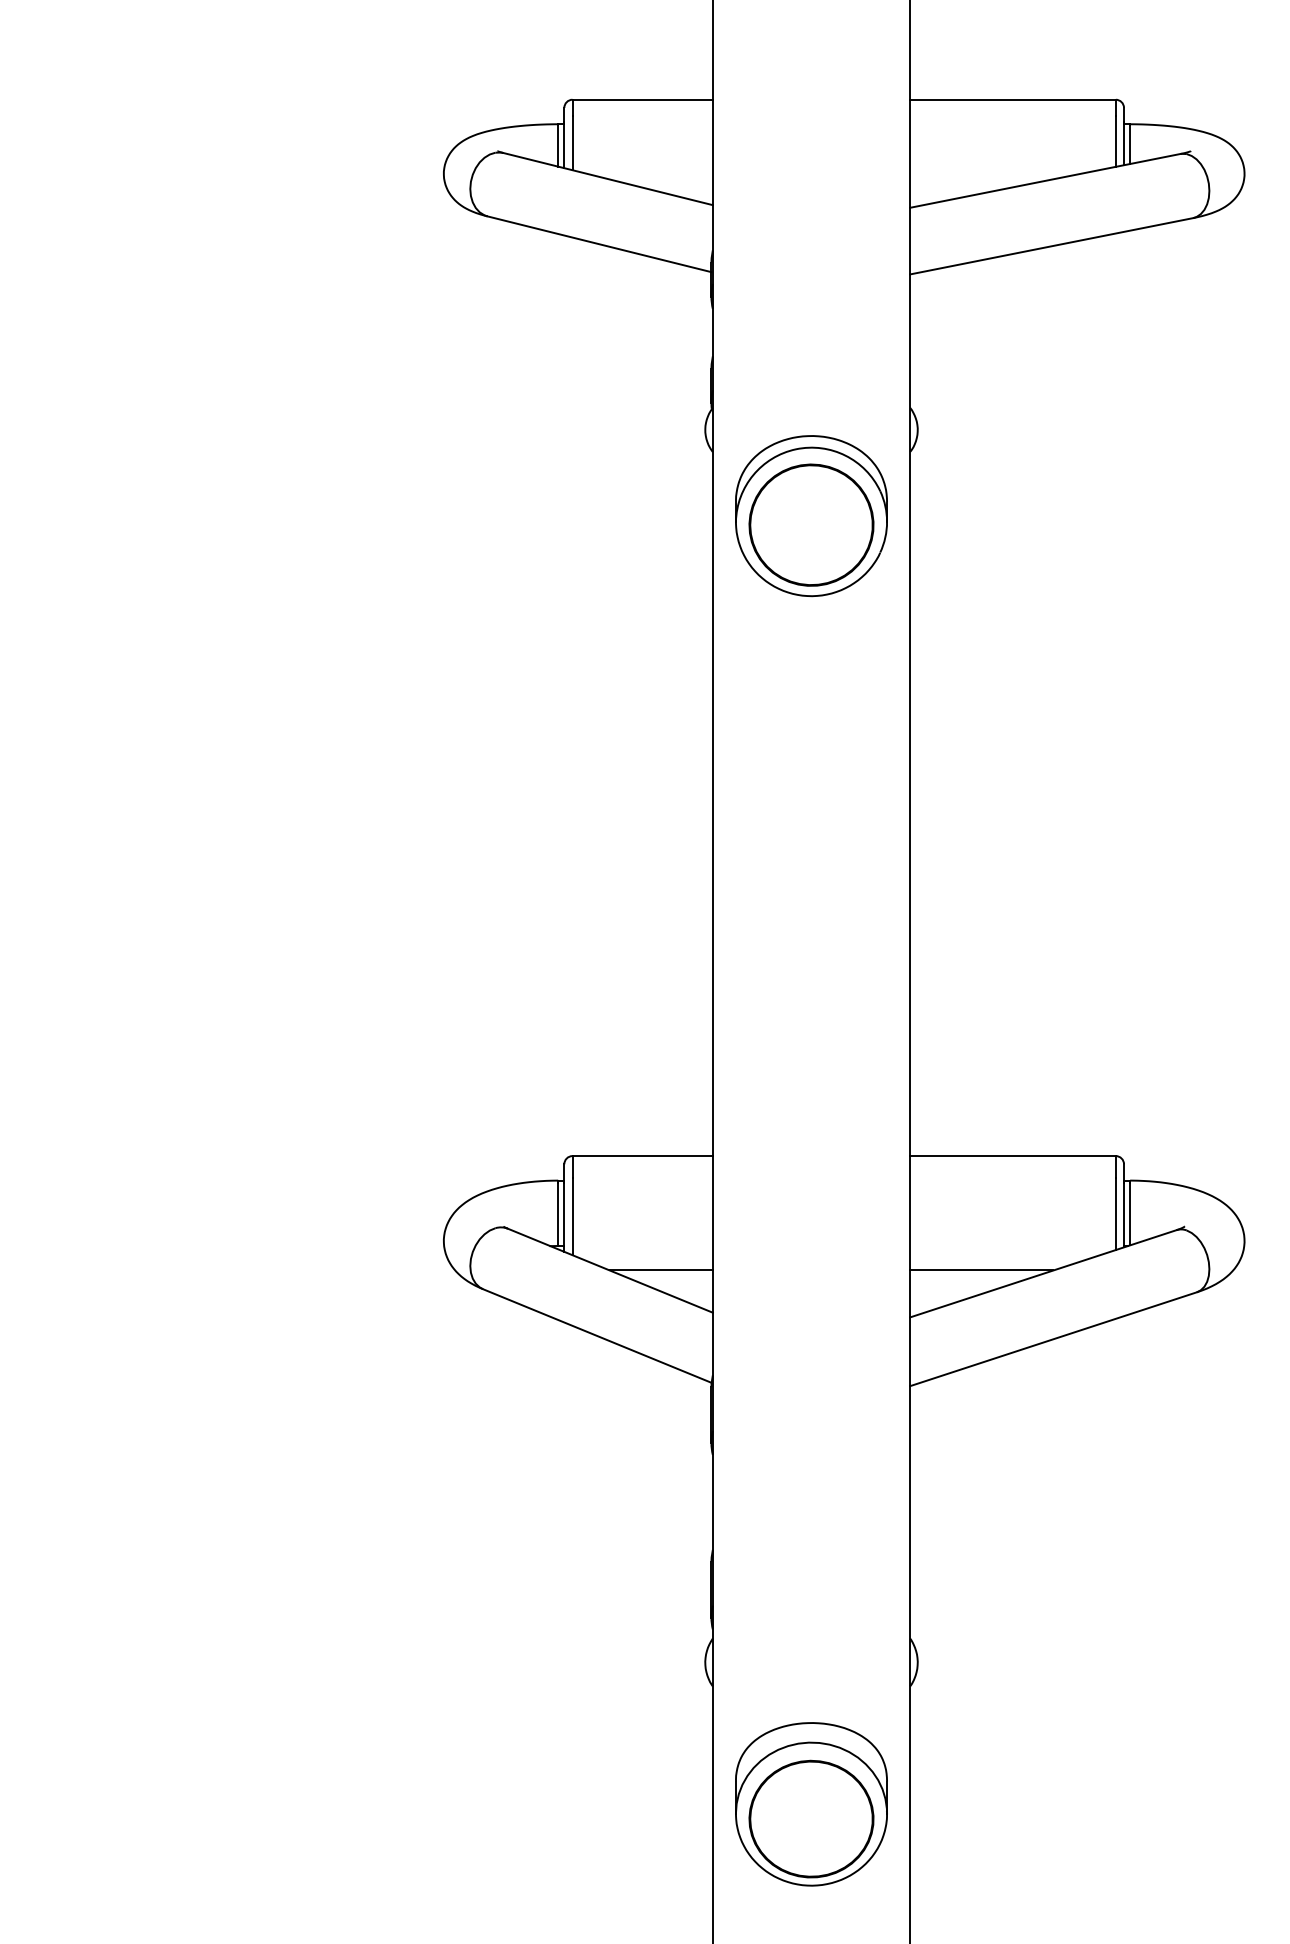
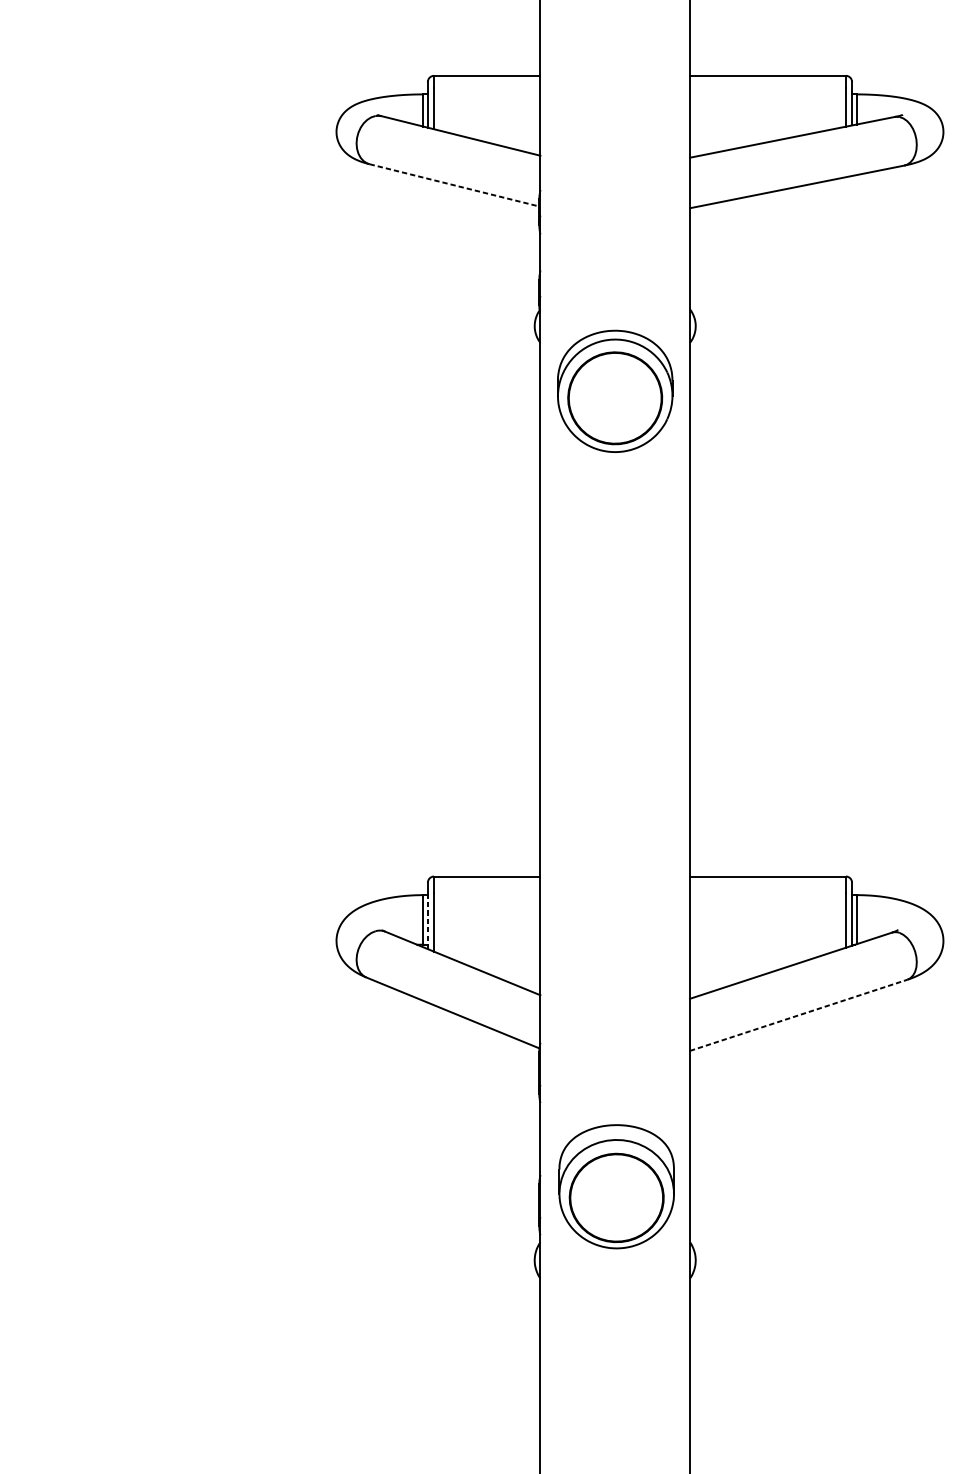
line: (599, 244) -> (454, 185), solid -> dashed
line: (564, 1216) -> (427, 922), solid -> dashed
line: (660, 1270) -> (500, 963), removed
line: (981, 1270) -> (744, 963), removed
line: (1053, 1339) -> (798, 1015), solid -> dashed
part: (811, 1804) -> (616, 1186), moved

